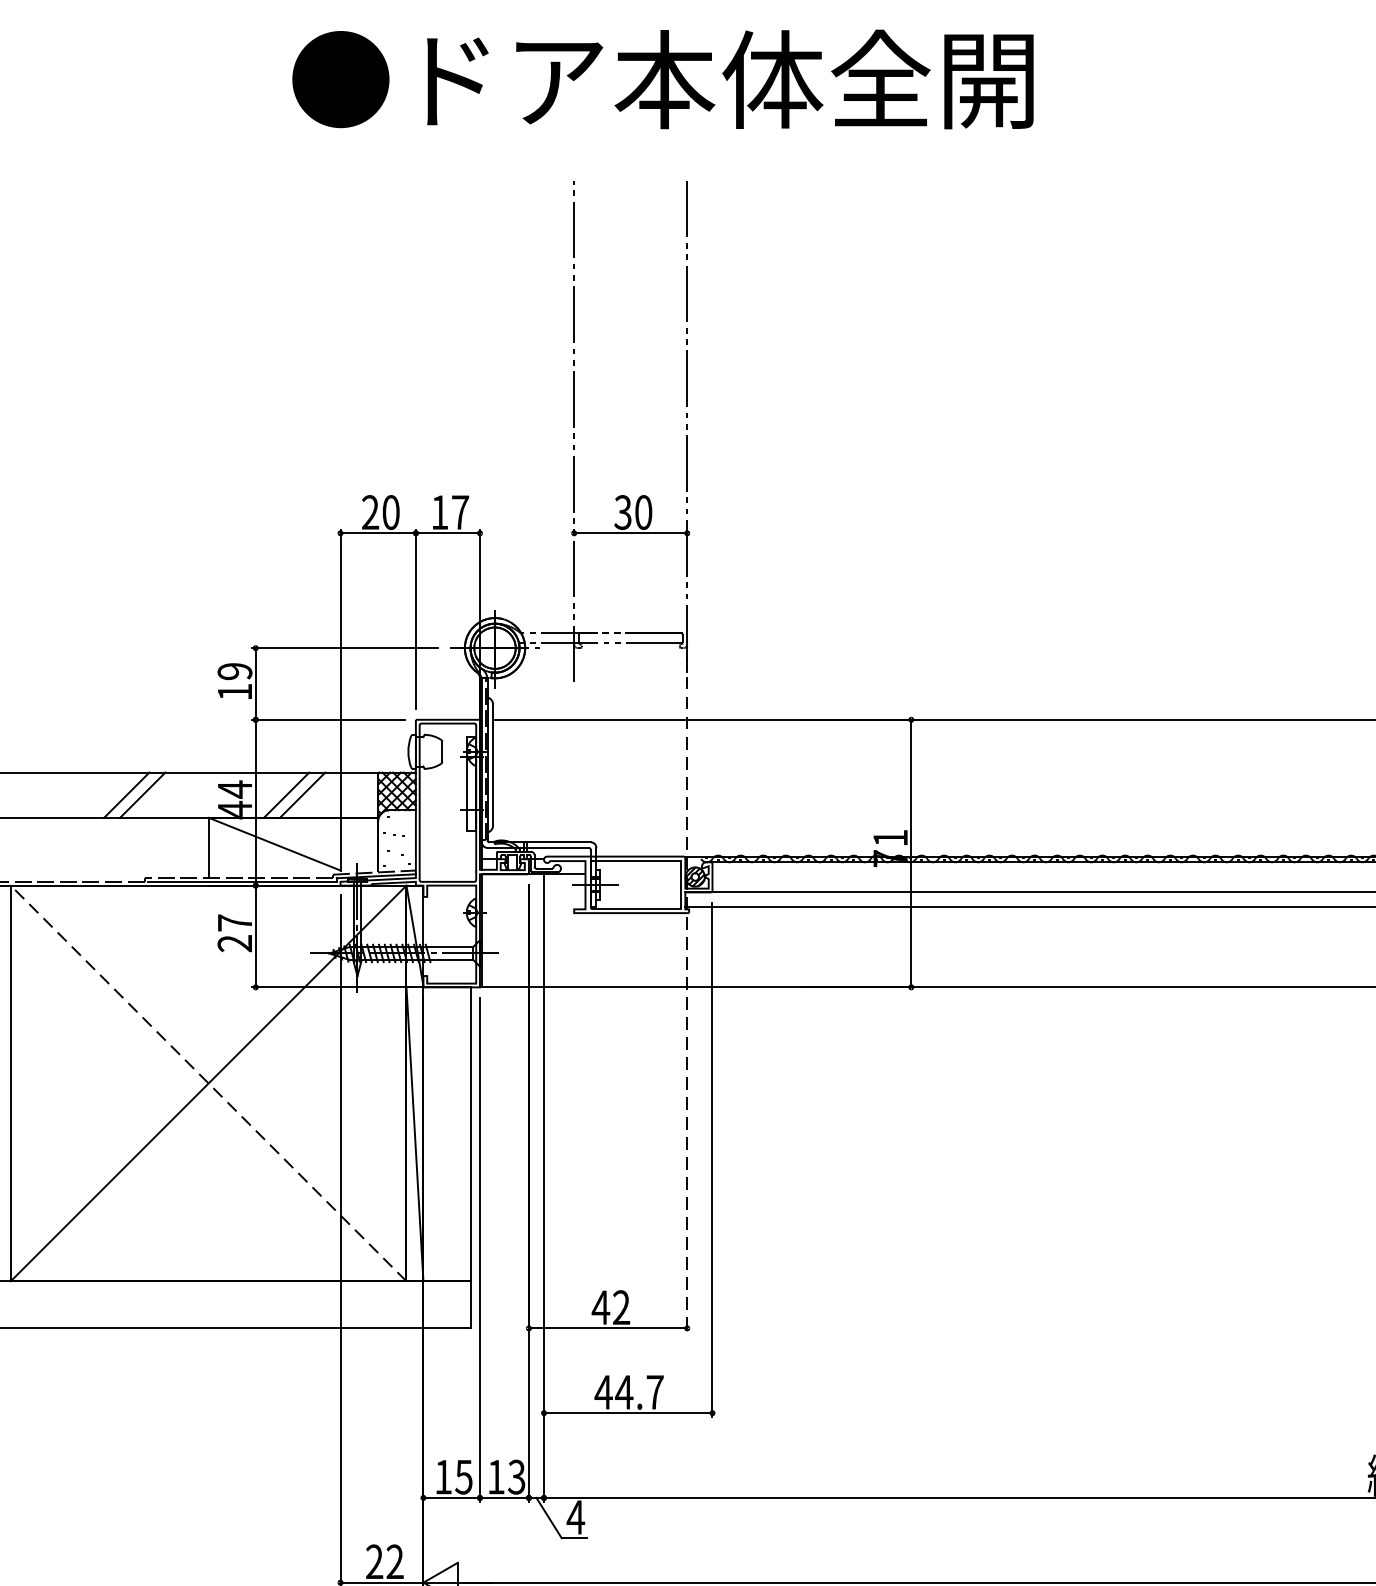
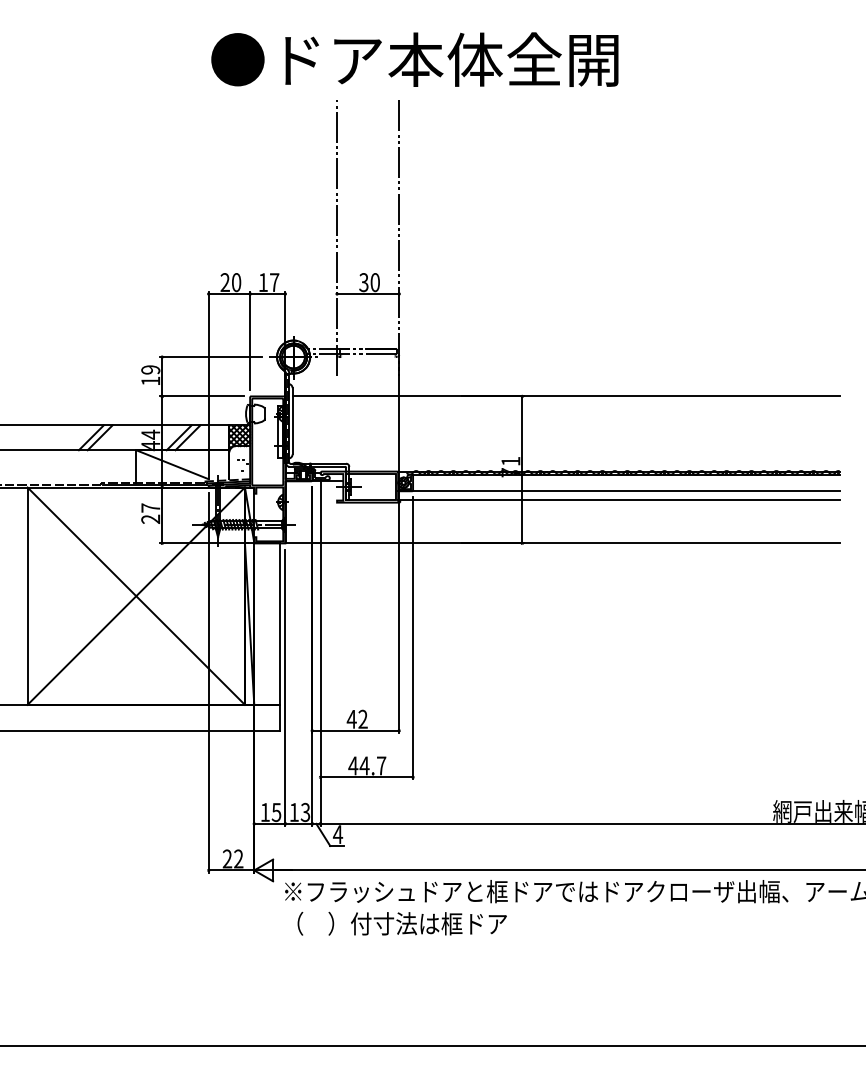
text: (662, 79) -> (414, 59), moved
line: (687, 994) -> (399, 547), dashed -> solid
line: (209, 1083) -> (136, 596), dashed -> solid

